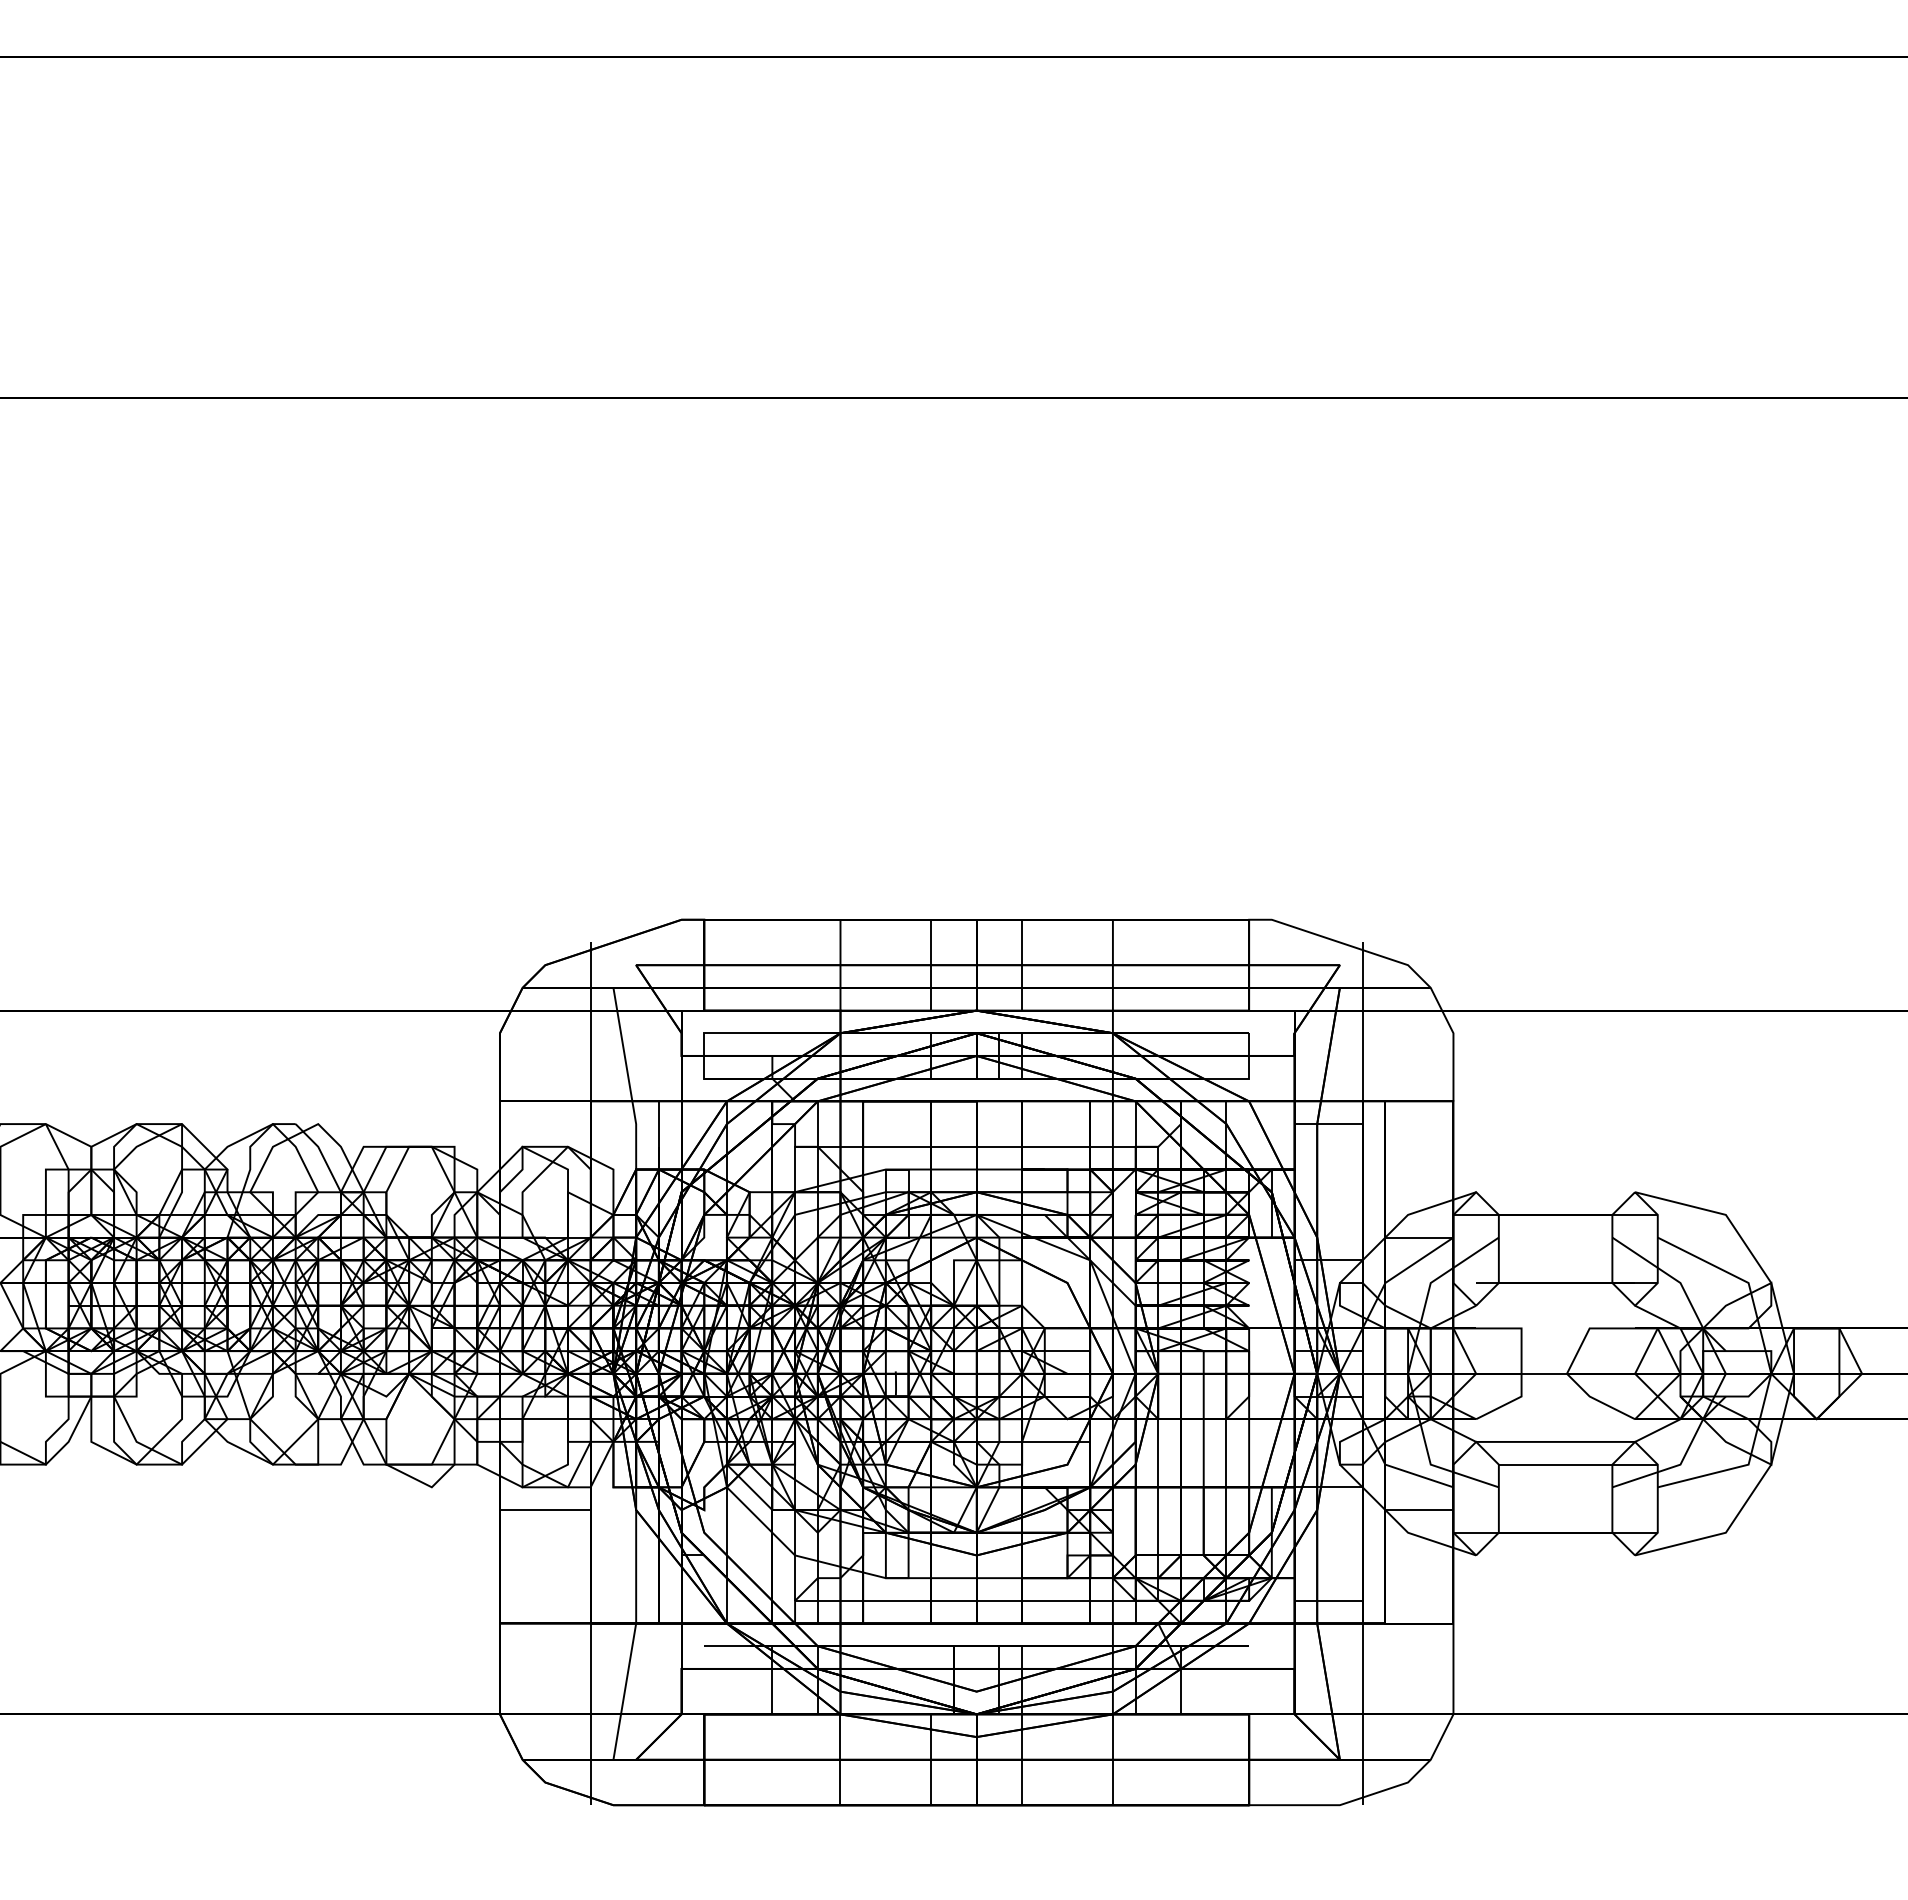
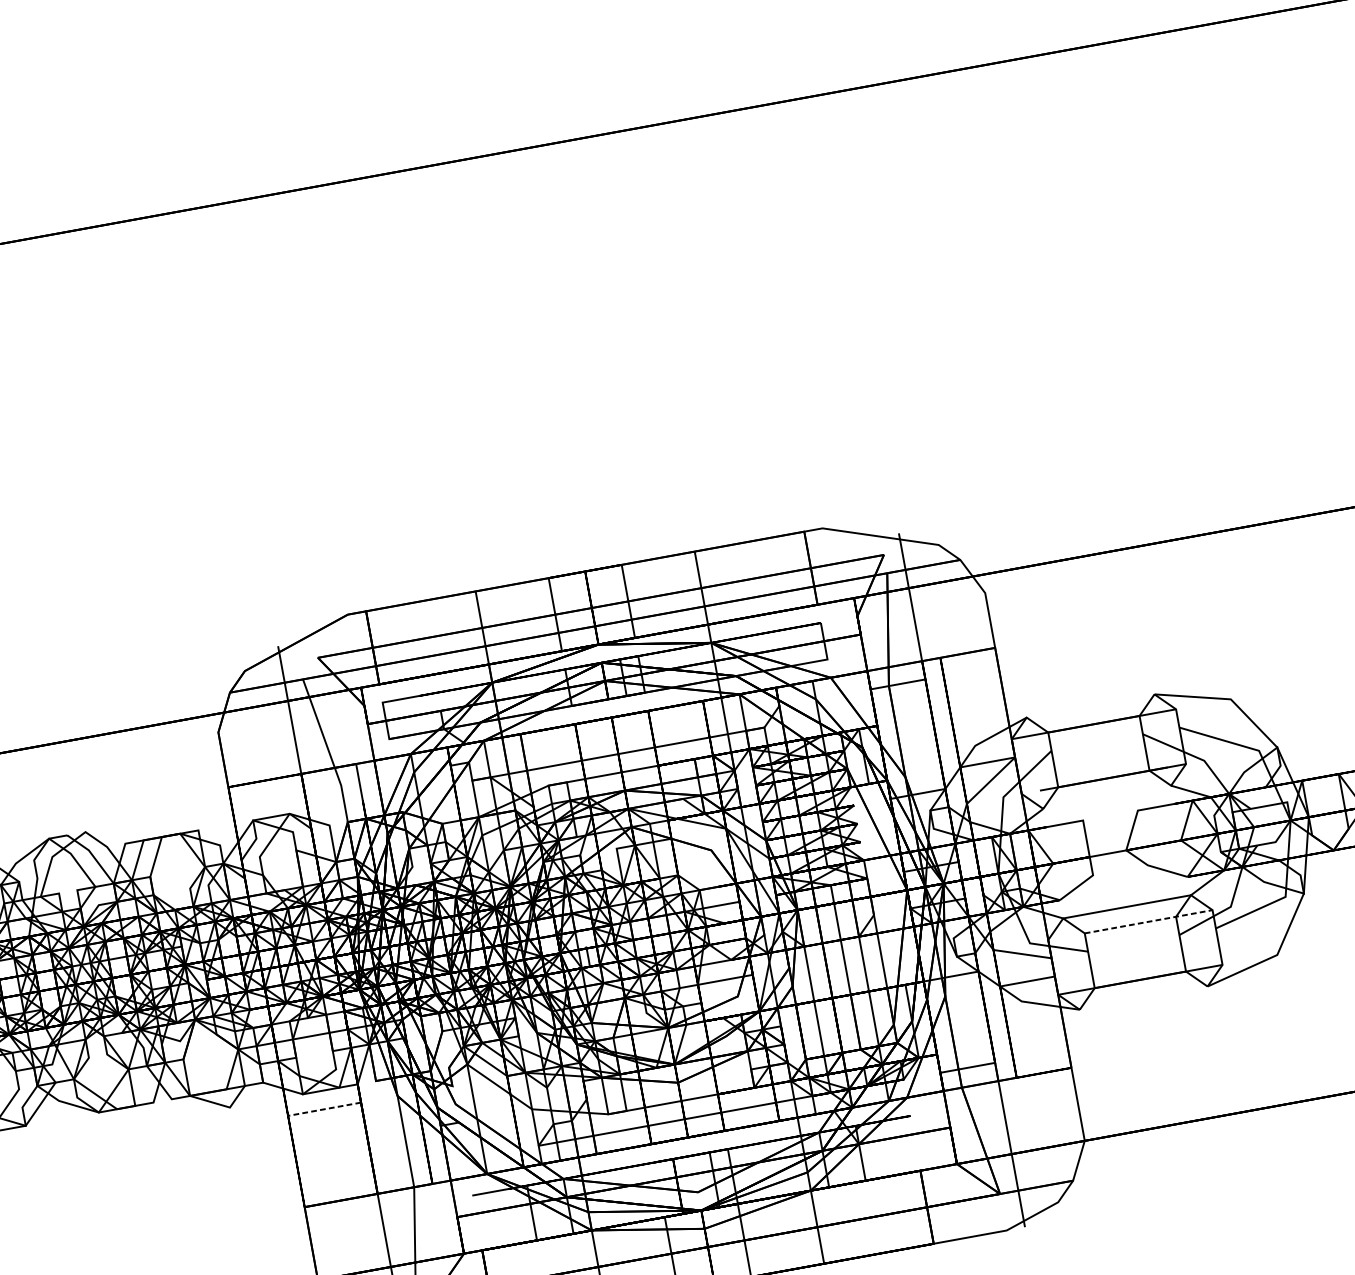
line: (1578, 1464) -> (1148, 921), solid -> dashed
line: (544, 1510) -> (323, 1109), solid -> dashed

